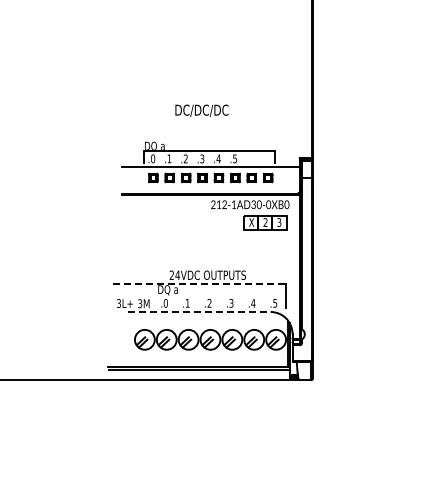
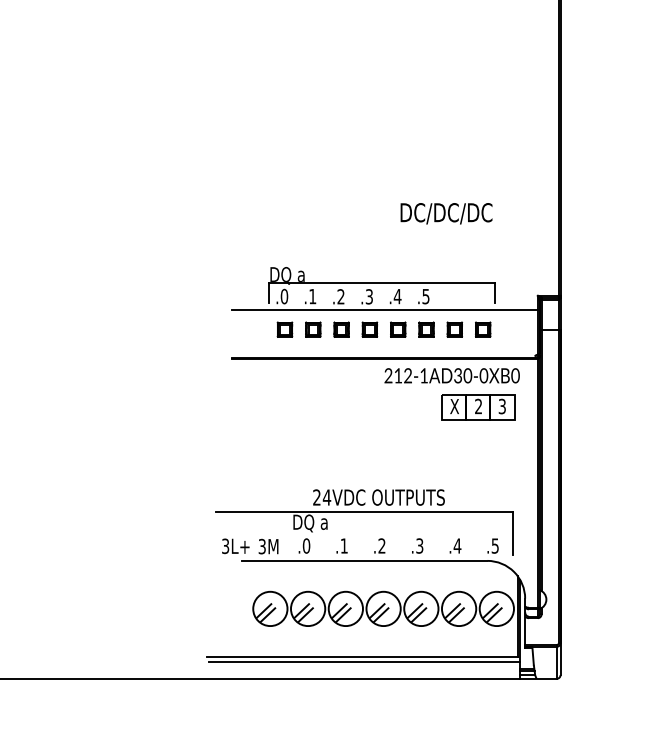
text: (201, 110) -> (445, 213), moved
line: (199, 283) -> (364, 511), dashed -> solid
line: (200, 311) -> (366, 560), dashed -> solid

